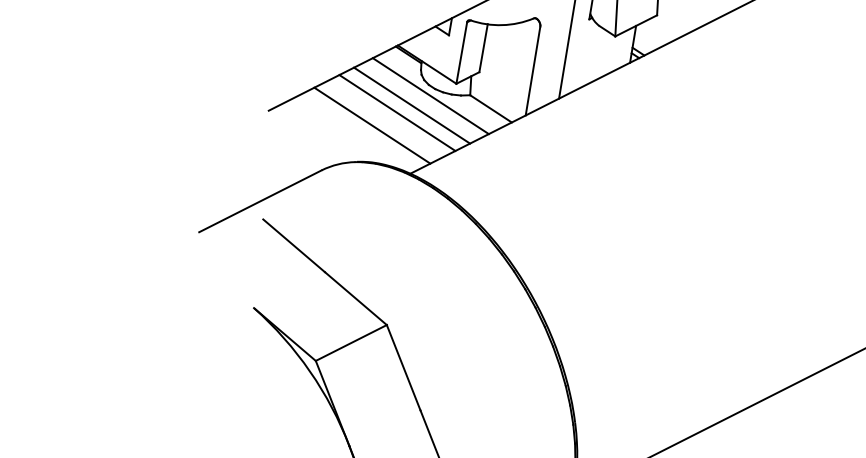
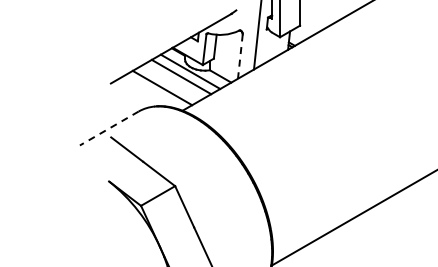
line: (533, 72) -> (240, 57), solid -> dashed
line: (397, 111) -> (174, 80), removed
line: (260, 201) -> (109, 128), solid -> dashed

